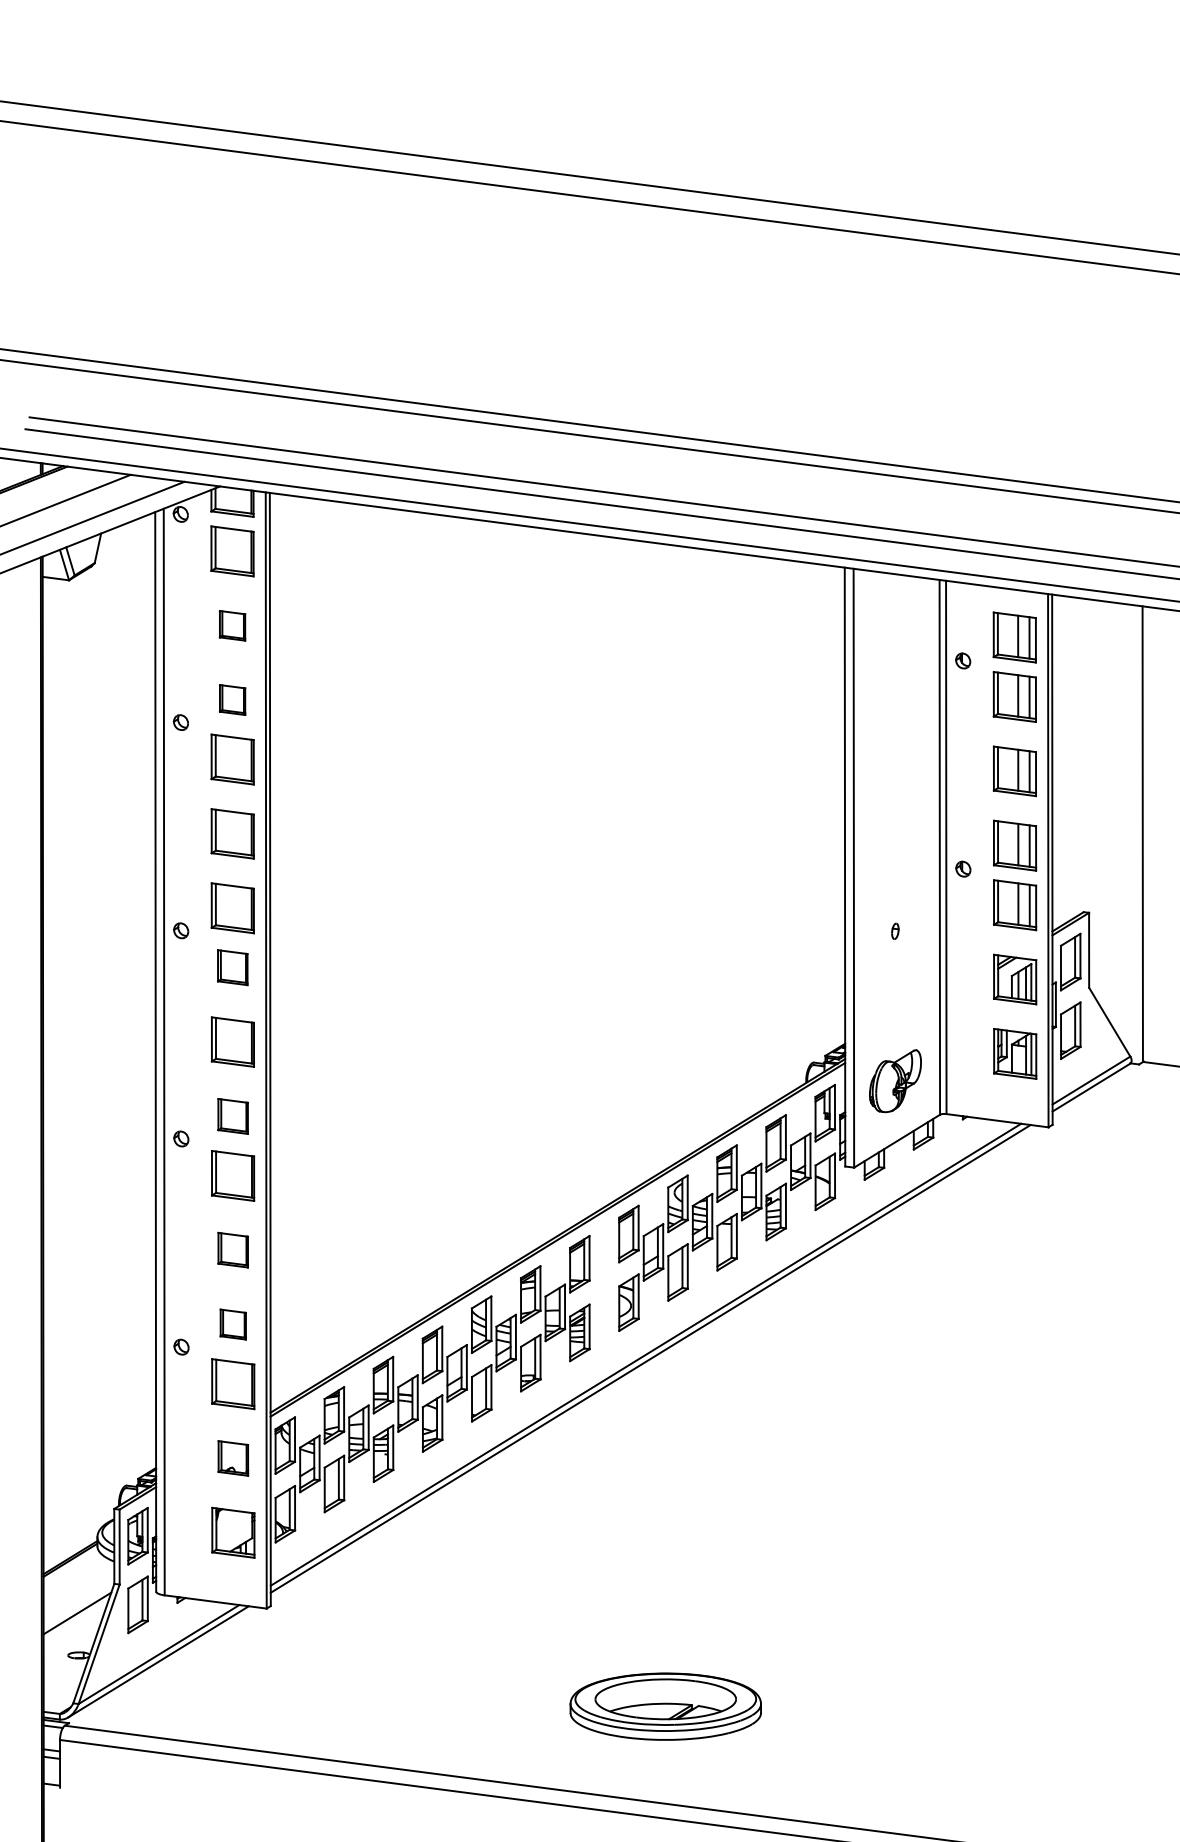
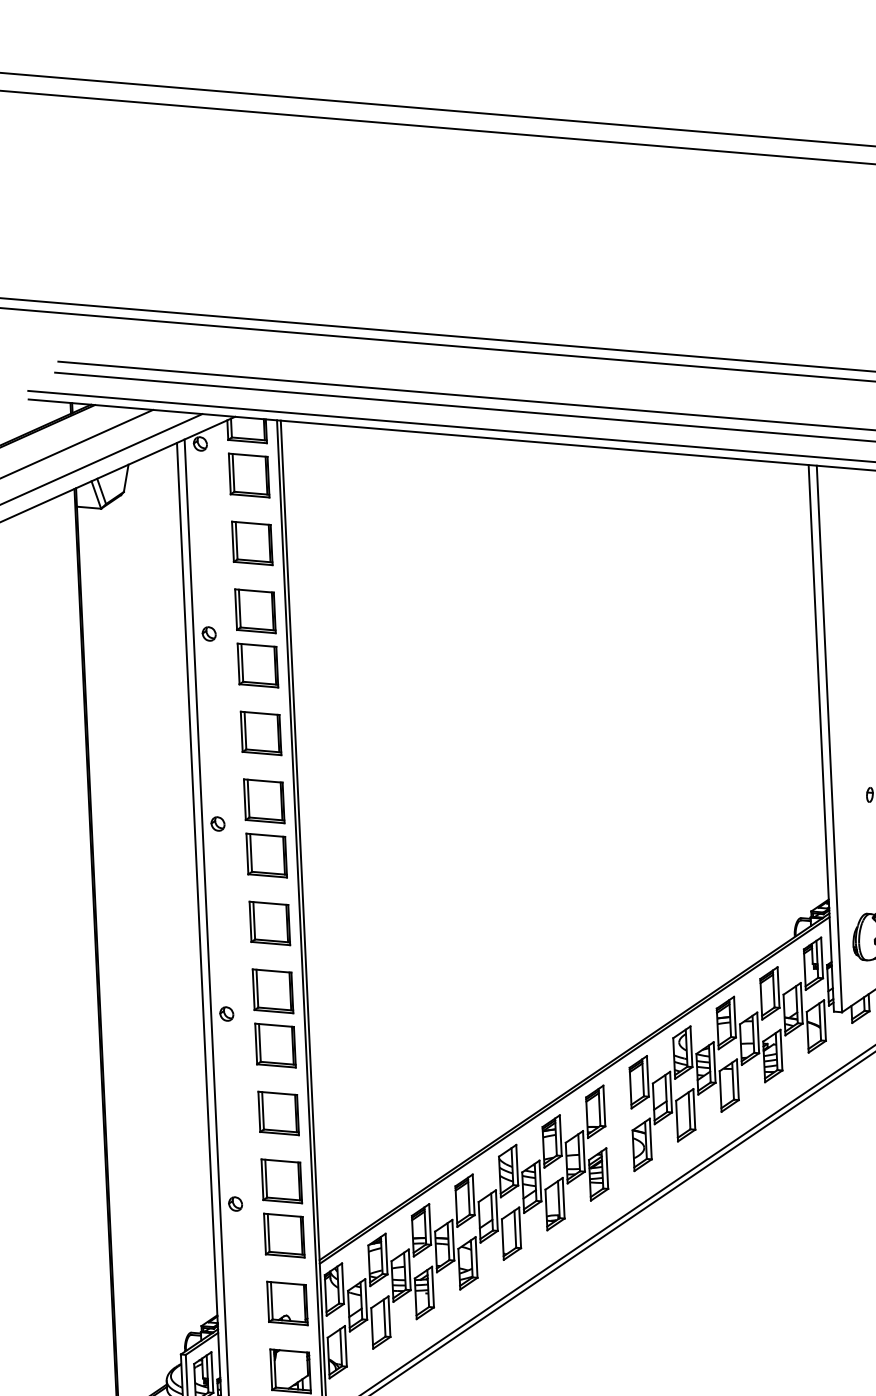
part: (232, 625) -> (252, 543), size x1.67
part: (232, 699) -> (255, 610), size x1.67
part: (232, 967) -> (266, 855), size x1.43
part: (233, 1116) -> (273, 991), size x1.43
part: (233, 1249) -> (278, 1112), size x1.43
part: (233, 1324) -> (282, 1181), size x1.67
part: (233, 1458) -> (287, 1303), size x1.43

